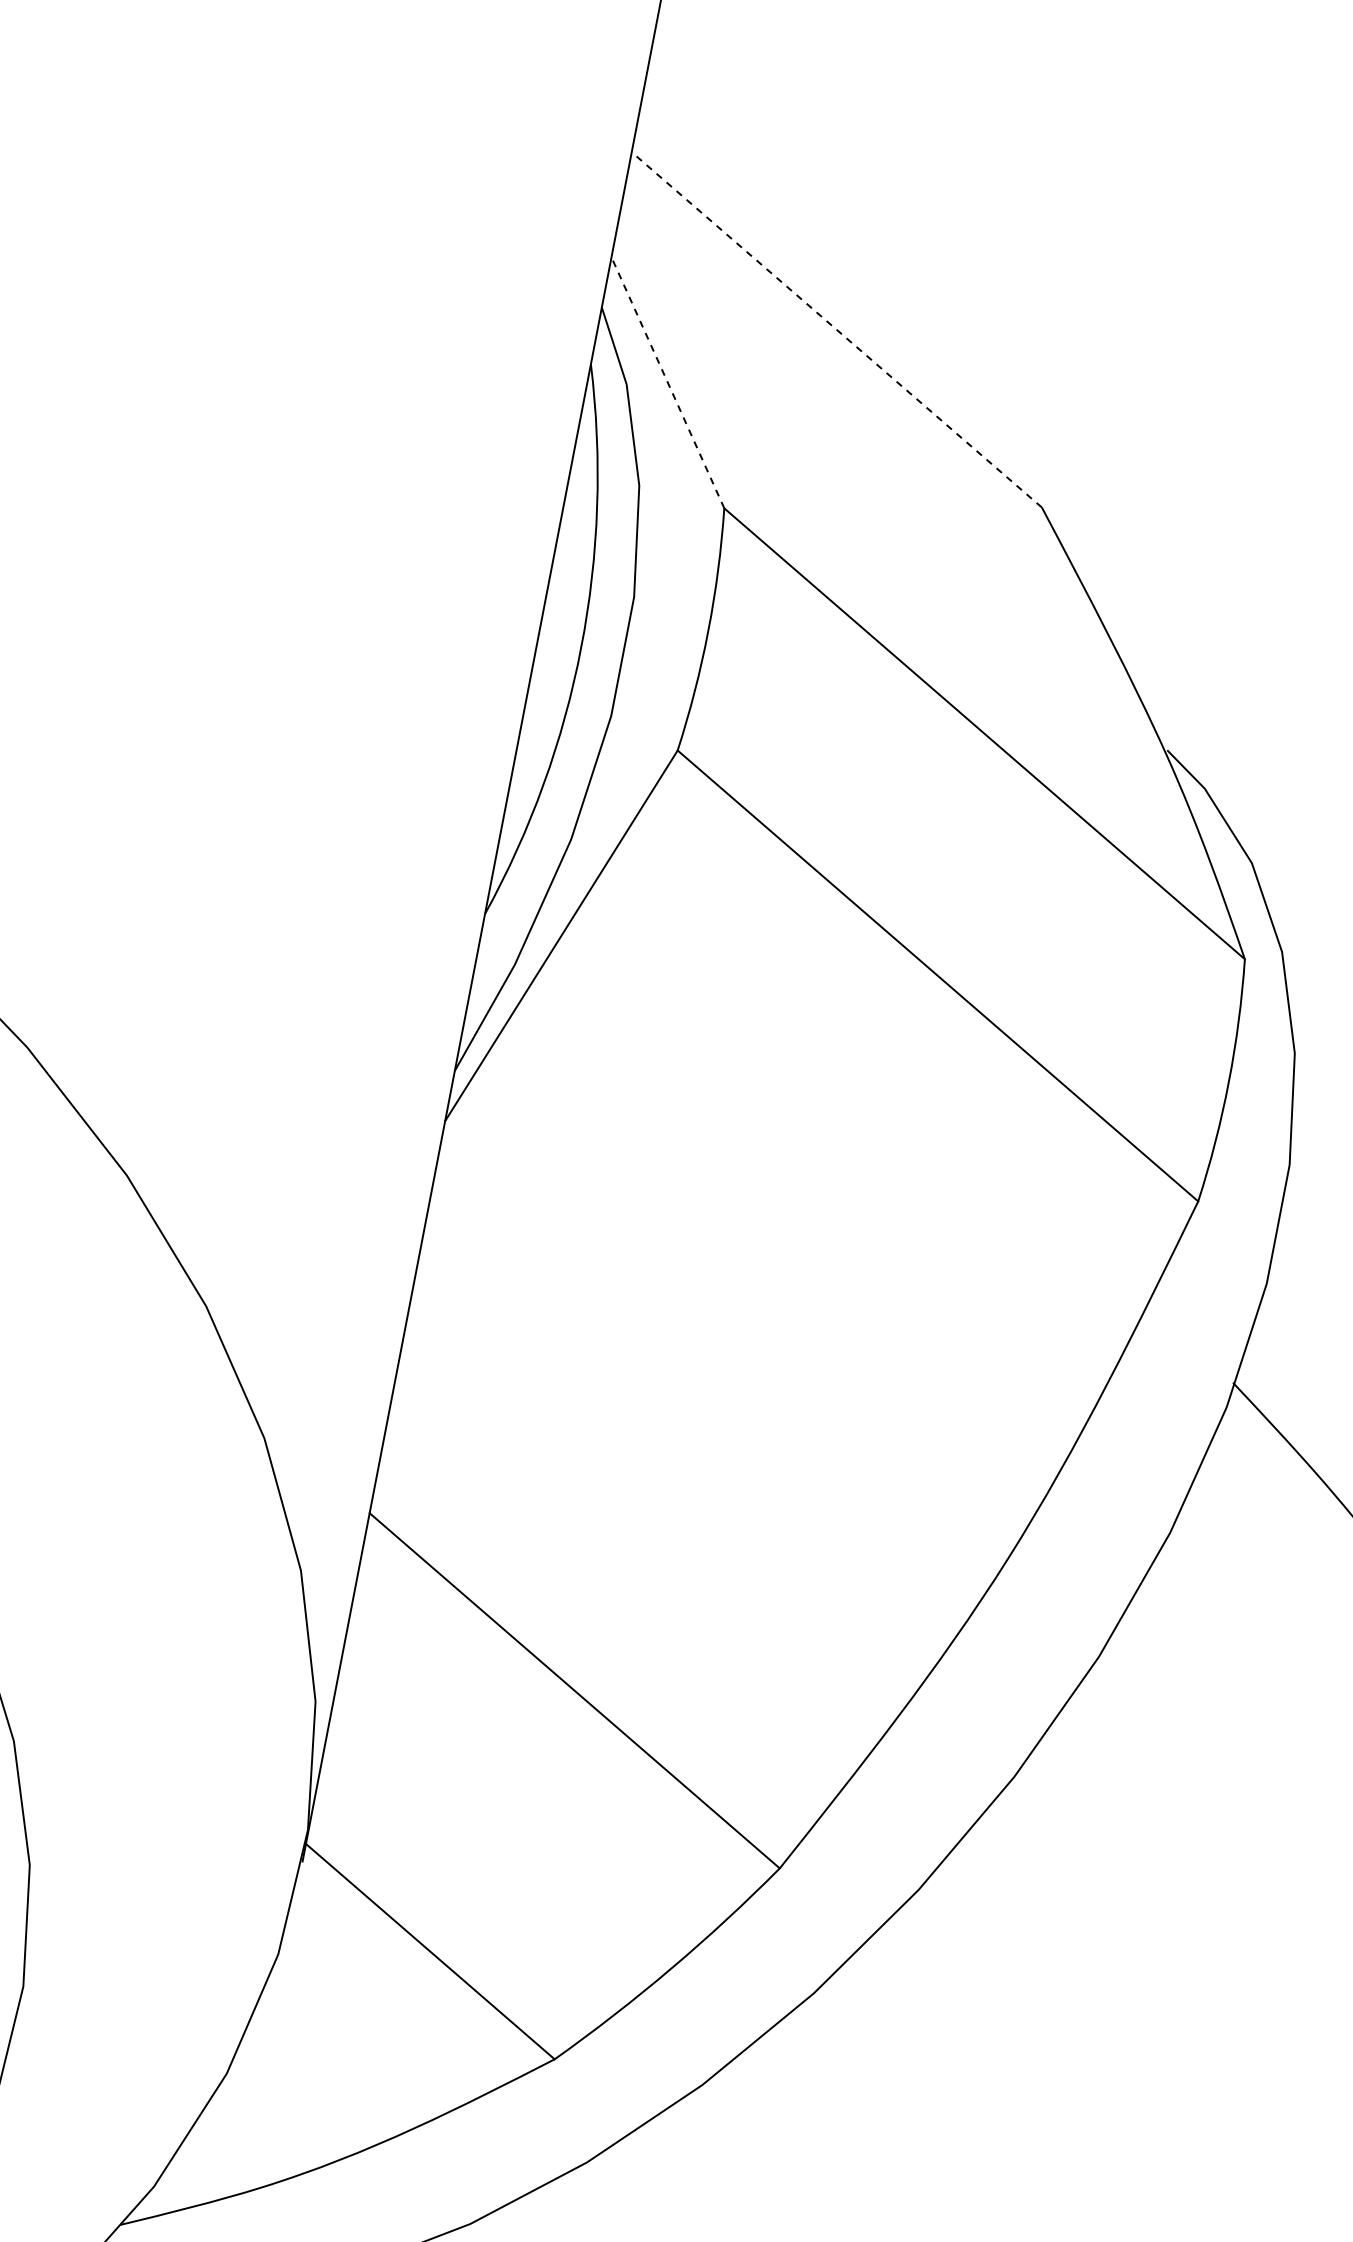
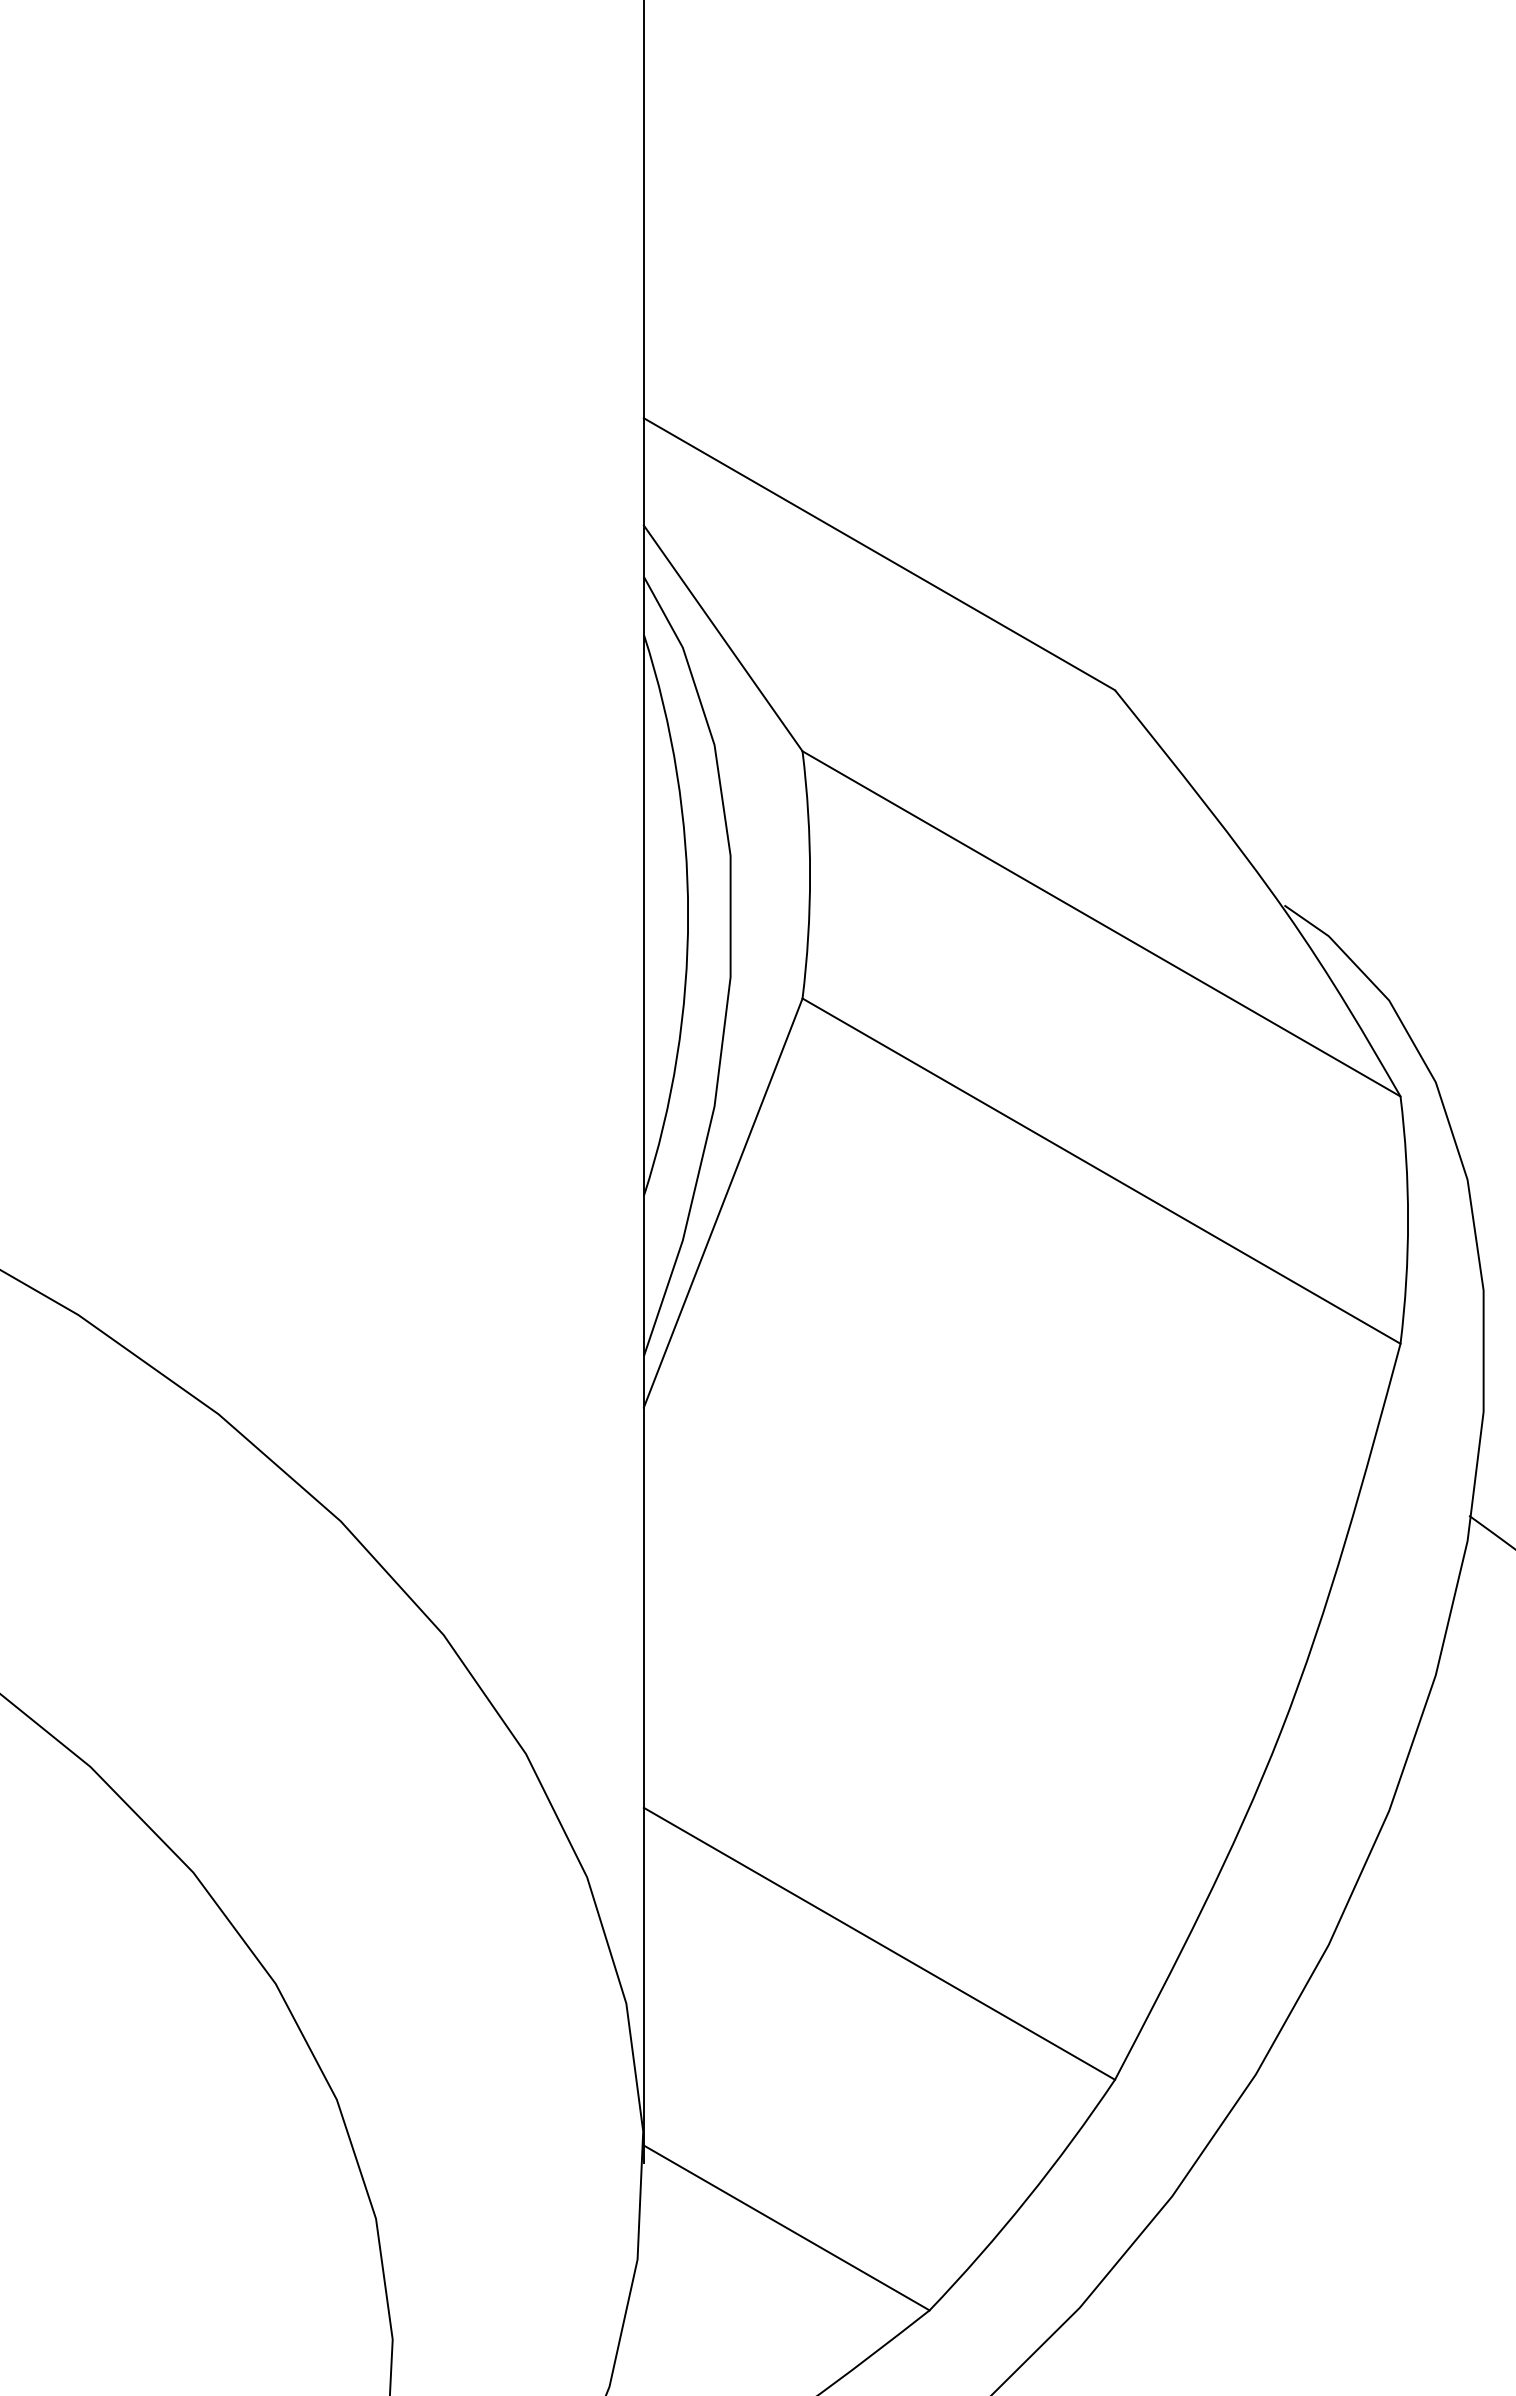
line: (836, 329) -> (879, 553), dashed -> solid
line: (668, 382) -> (723, 638), dashed -> solid

